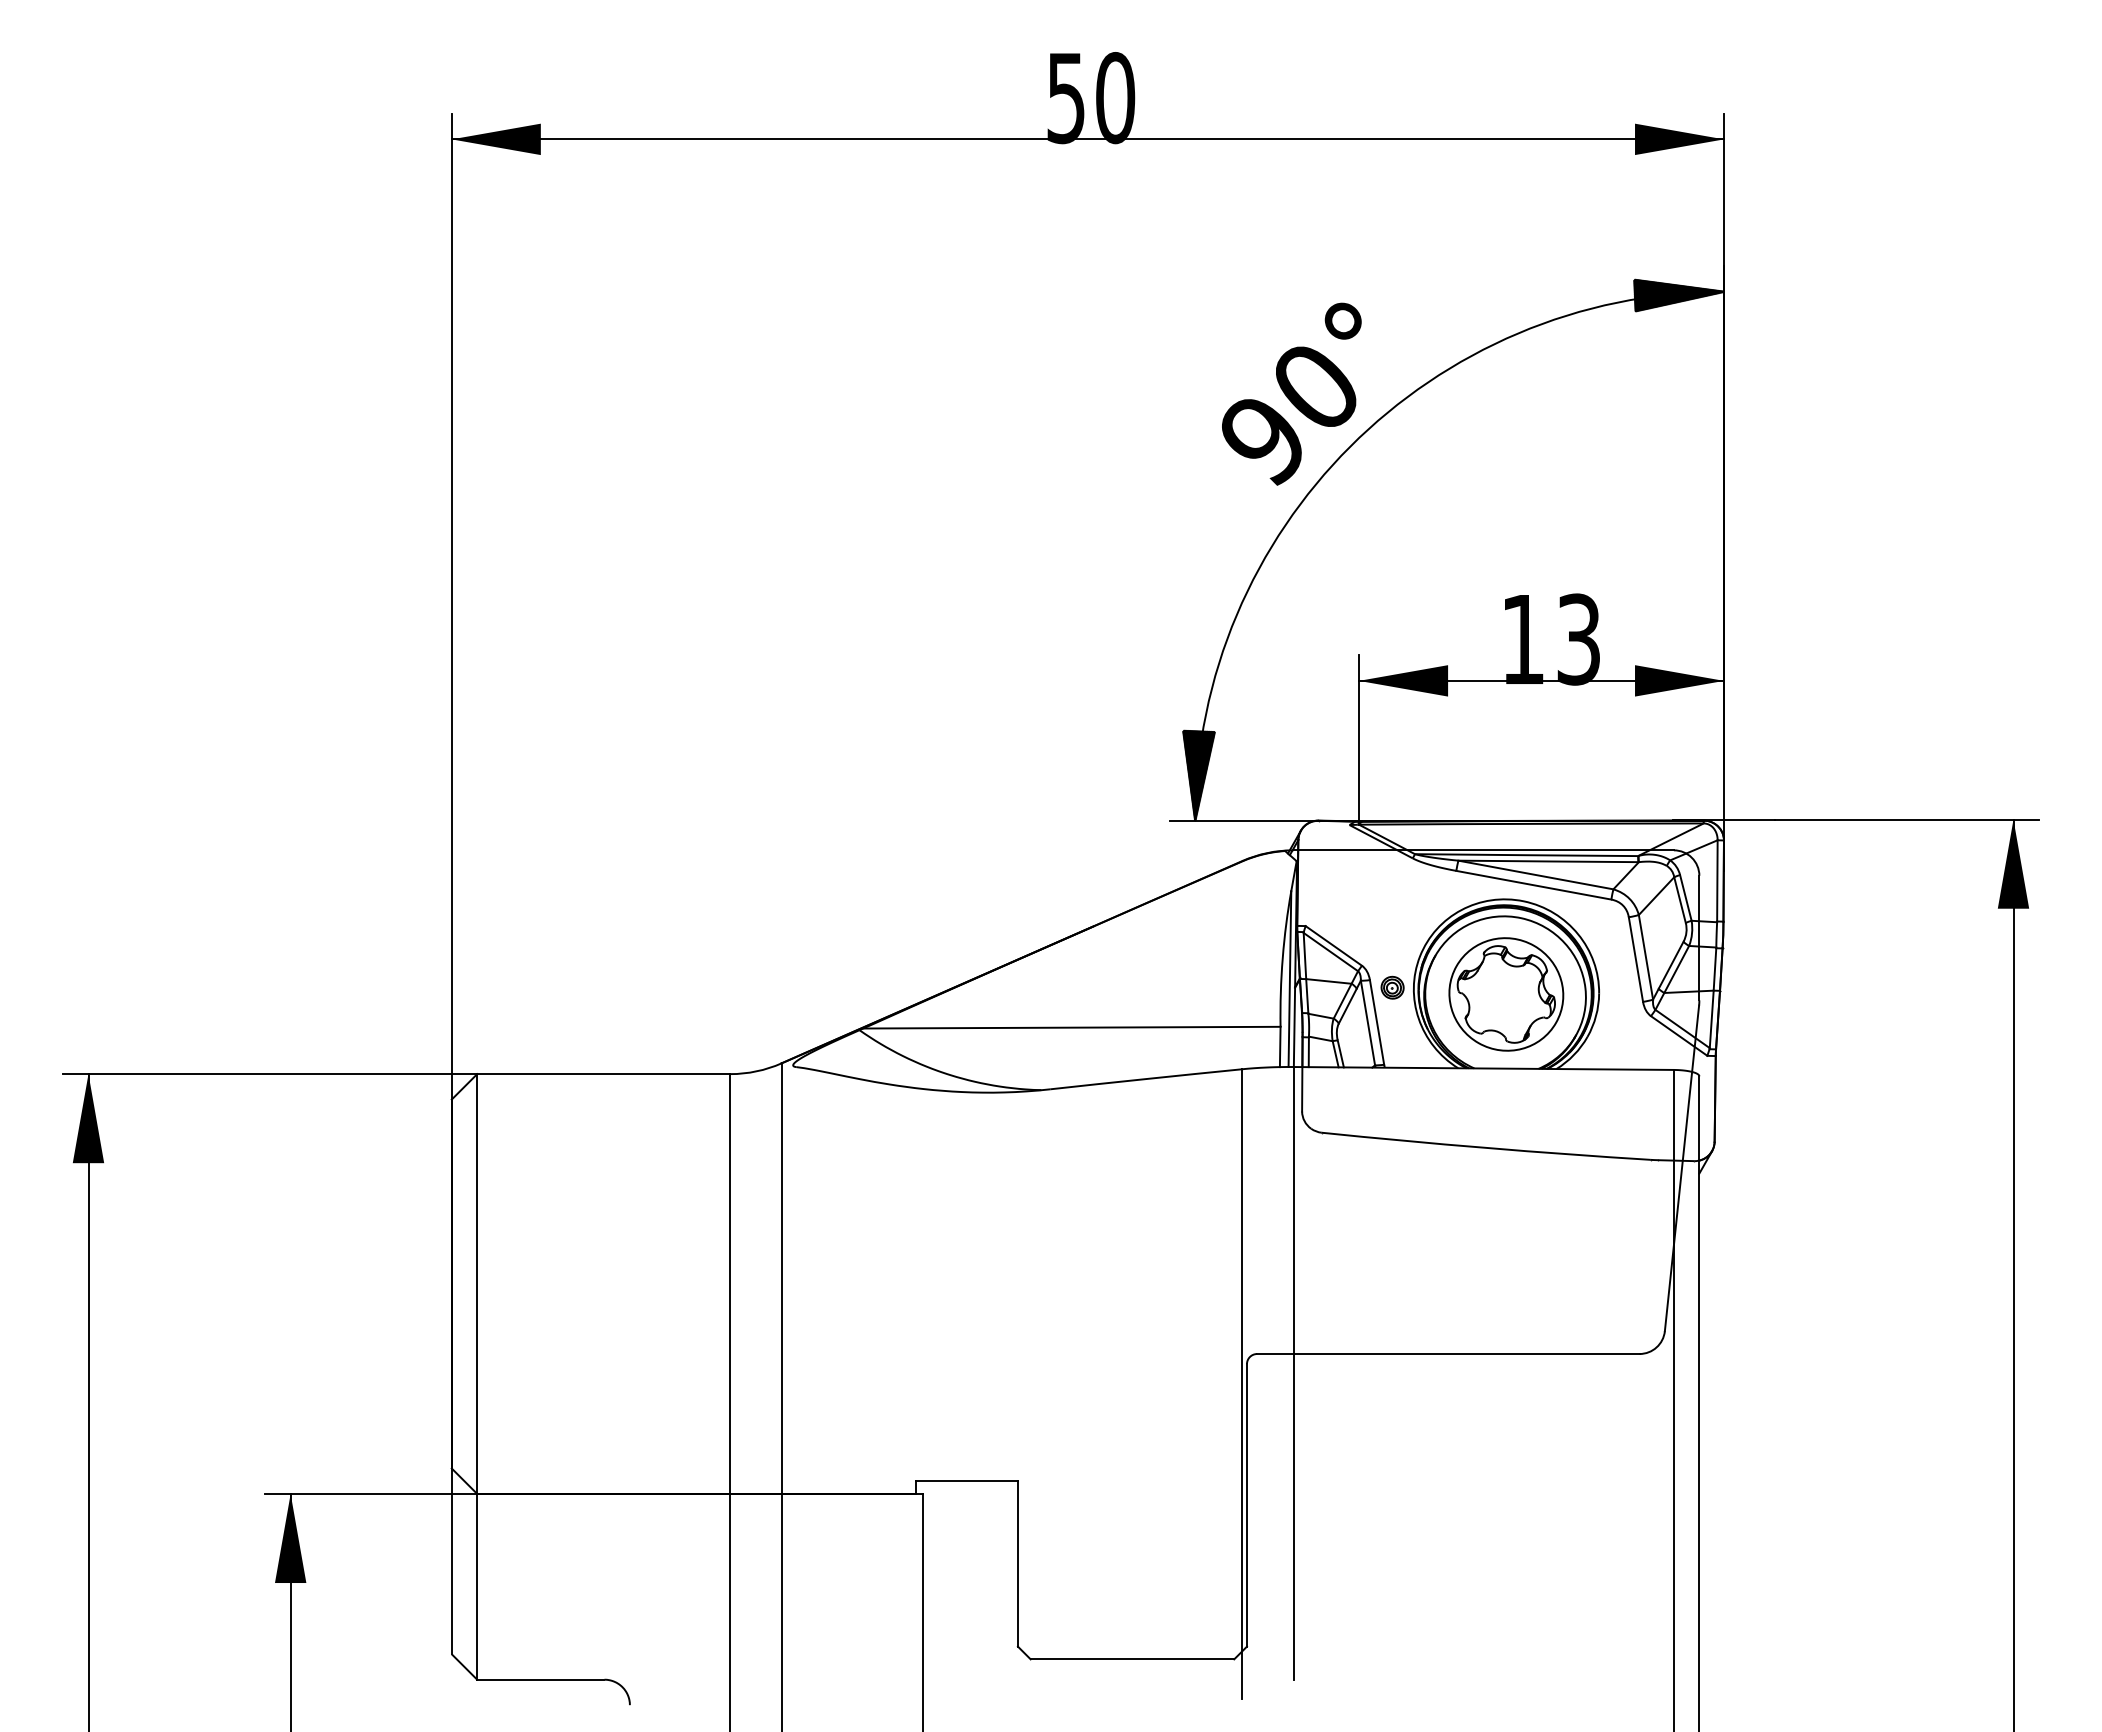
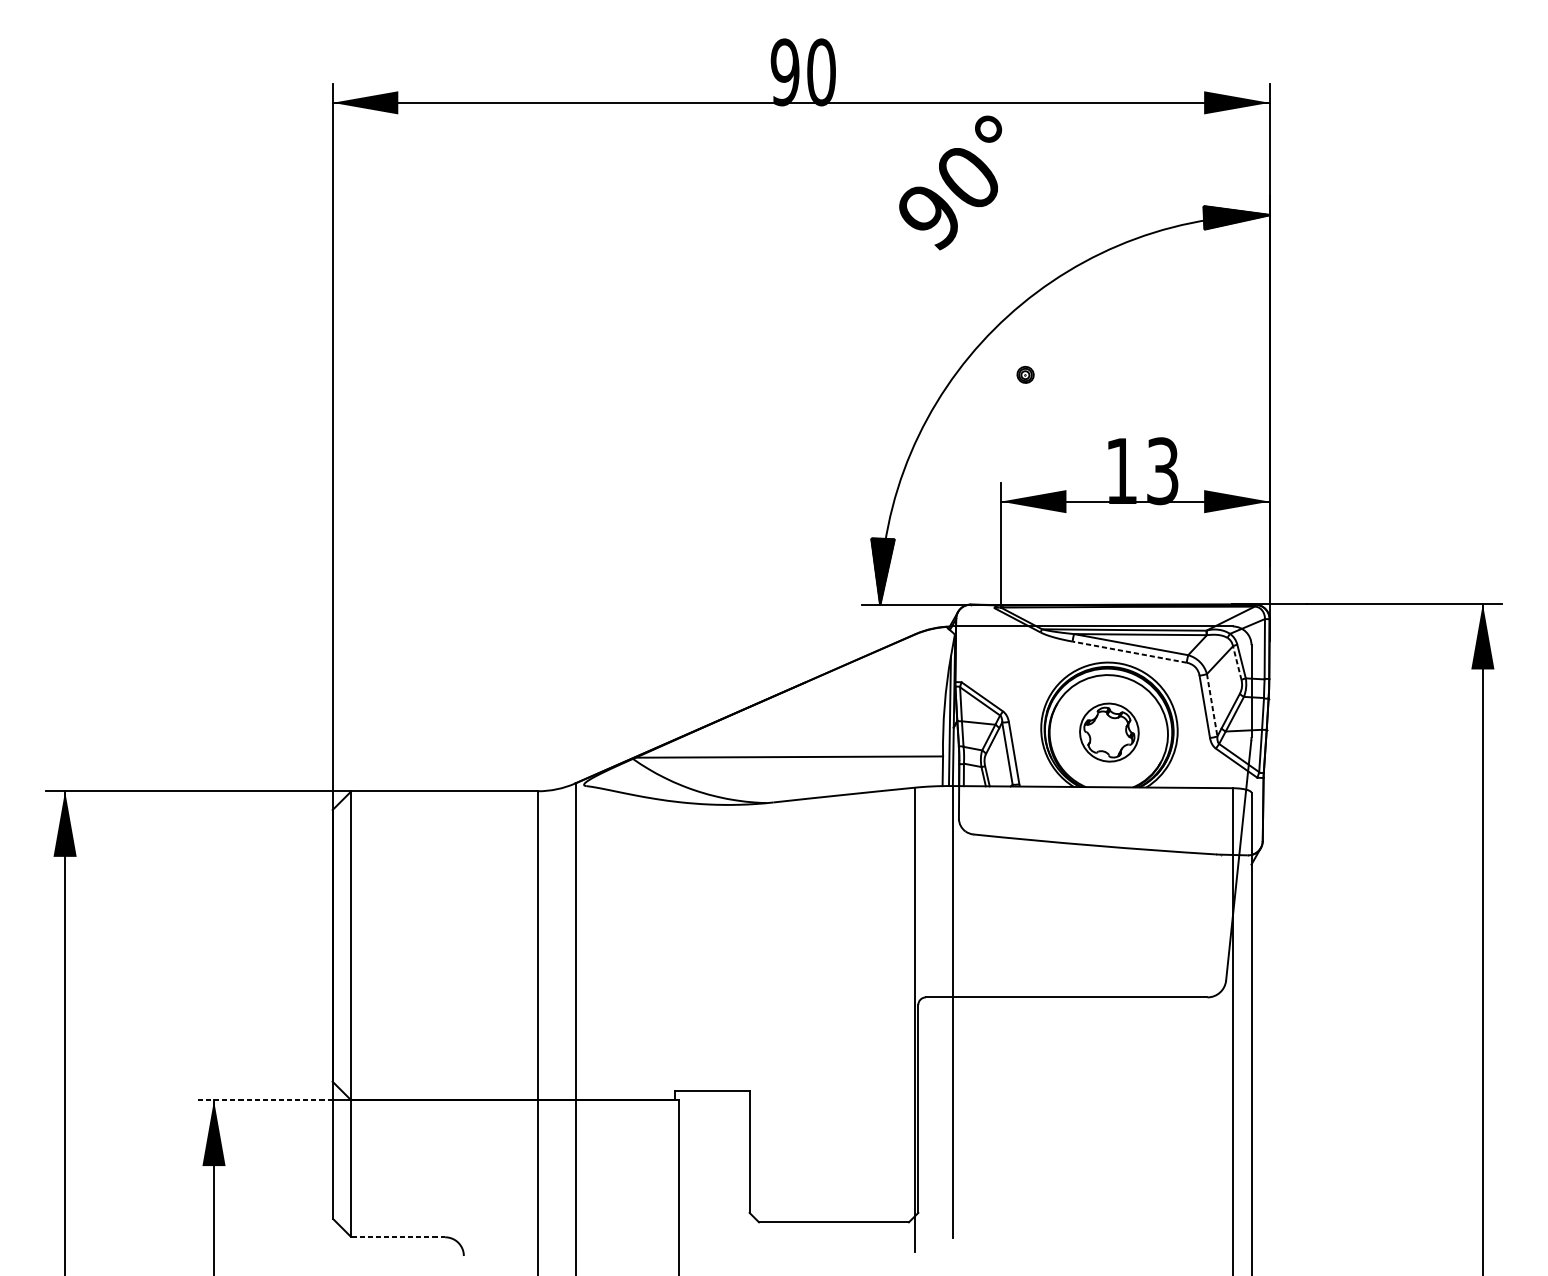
text: (1065, 97) -> (784, 71), 50 -> 90
text: (1291, 393) -> (950, 182), moved
line: (1533, 885) -> (1129, 652), solid -> dashed
line: (1680, 900) -> (1237, 663), solid -> dashed
line: (1645, 957) -> (1211, 705), solid -> dashed
part: (1392, 987) -> (1025, 374), moved
part: (1506, 994) -> (1109, 732), size x0.7
line: (358, 1493) -> (263, 1100), solid -> dashed
line: (540, 1679) -> (398, 1237), solid -> dashed

